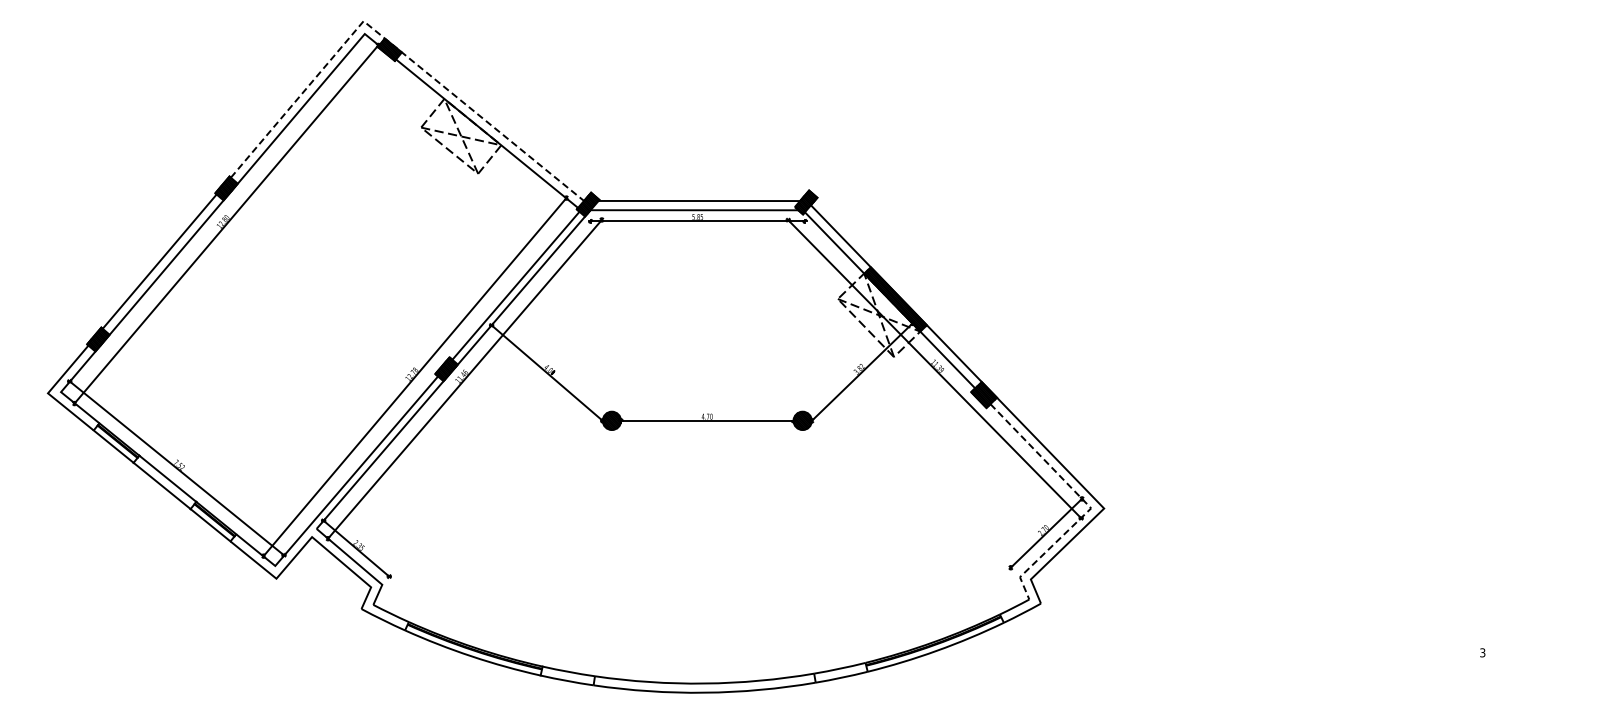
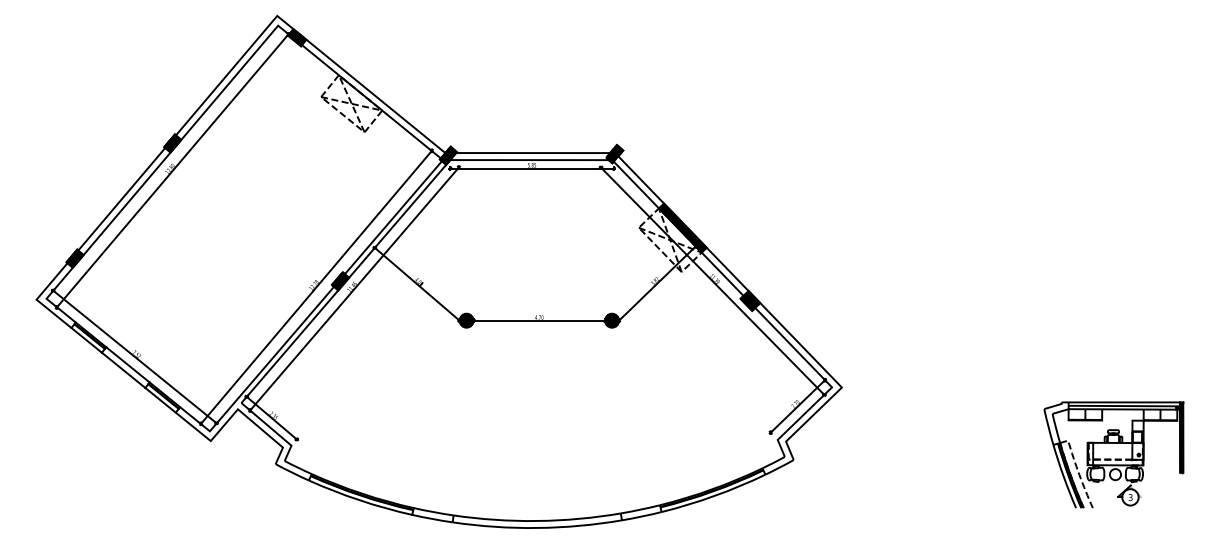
line: (393, 45) -> (300, 34), dashed -> solid
line: (1084, 501) -> (826, 382), dashed -> solid
part: (1460, 596) -> (1113, 454), added

